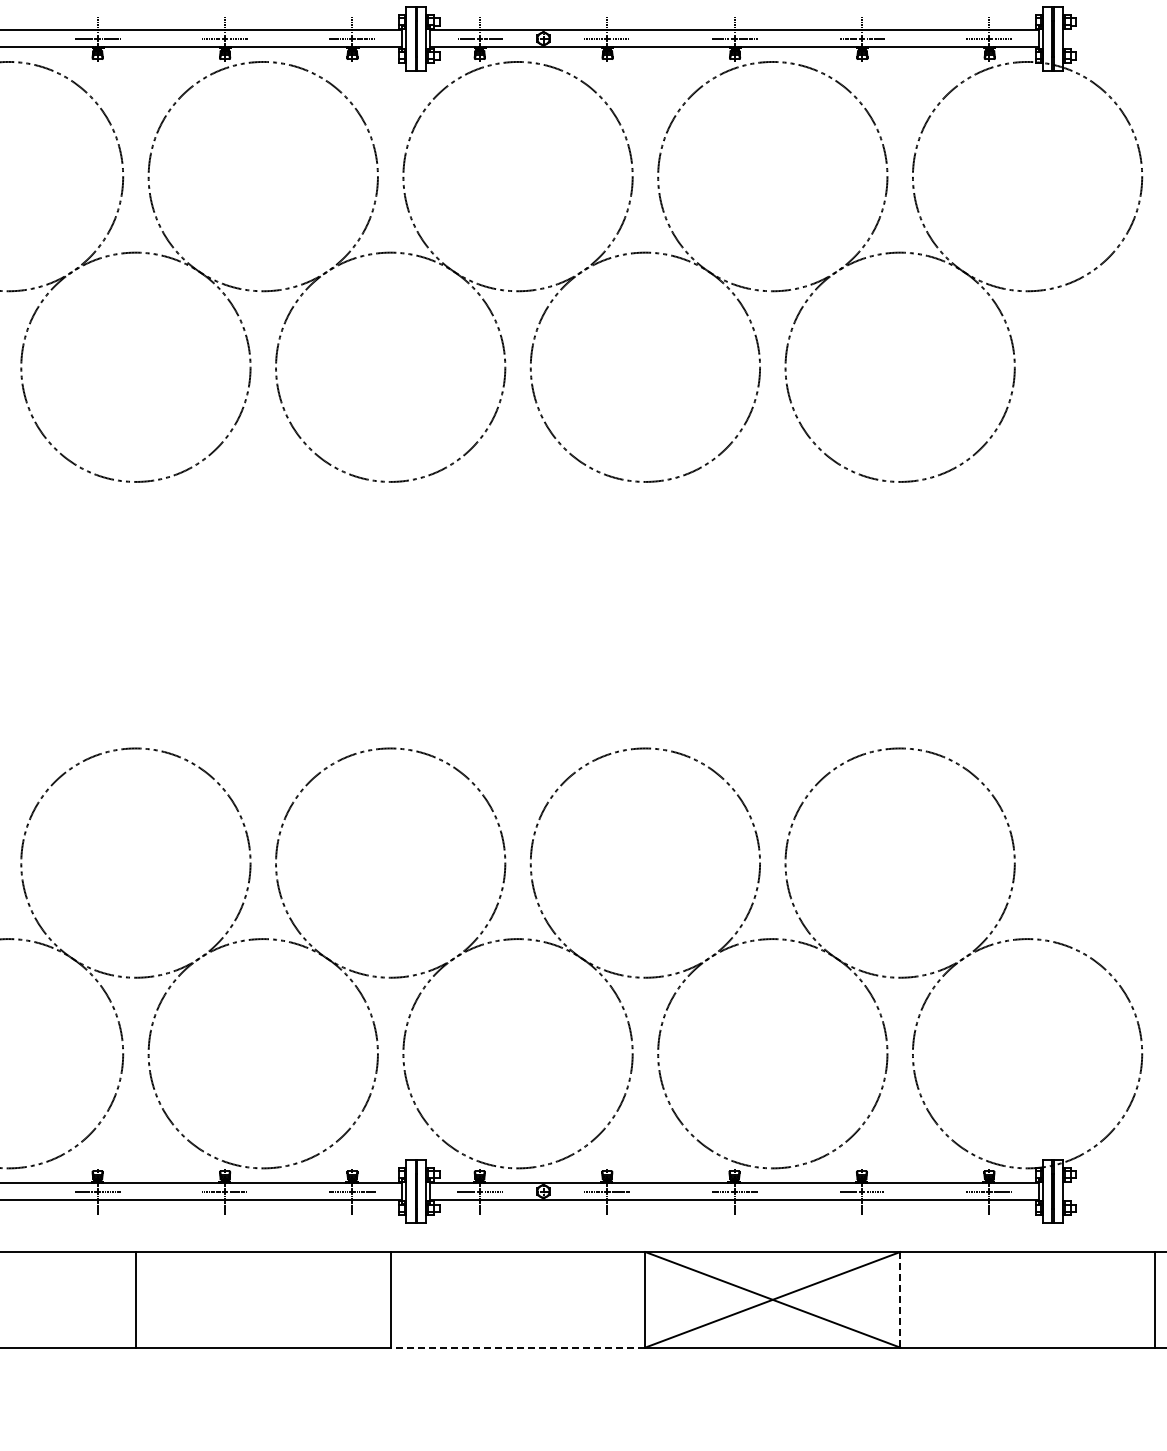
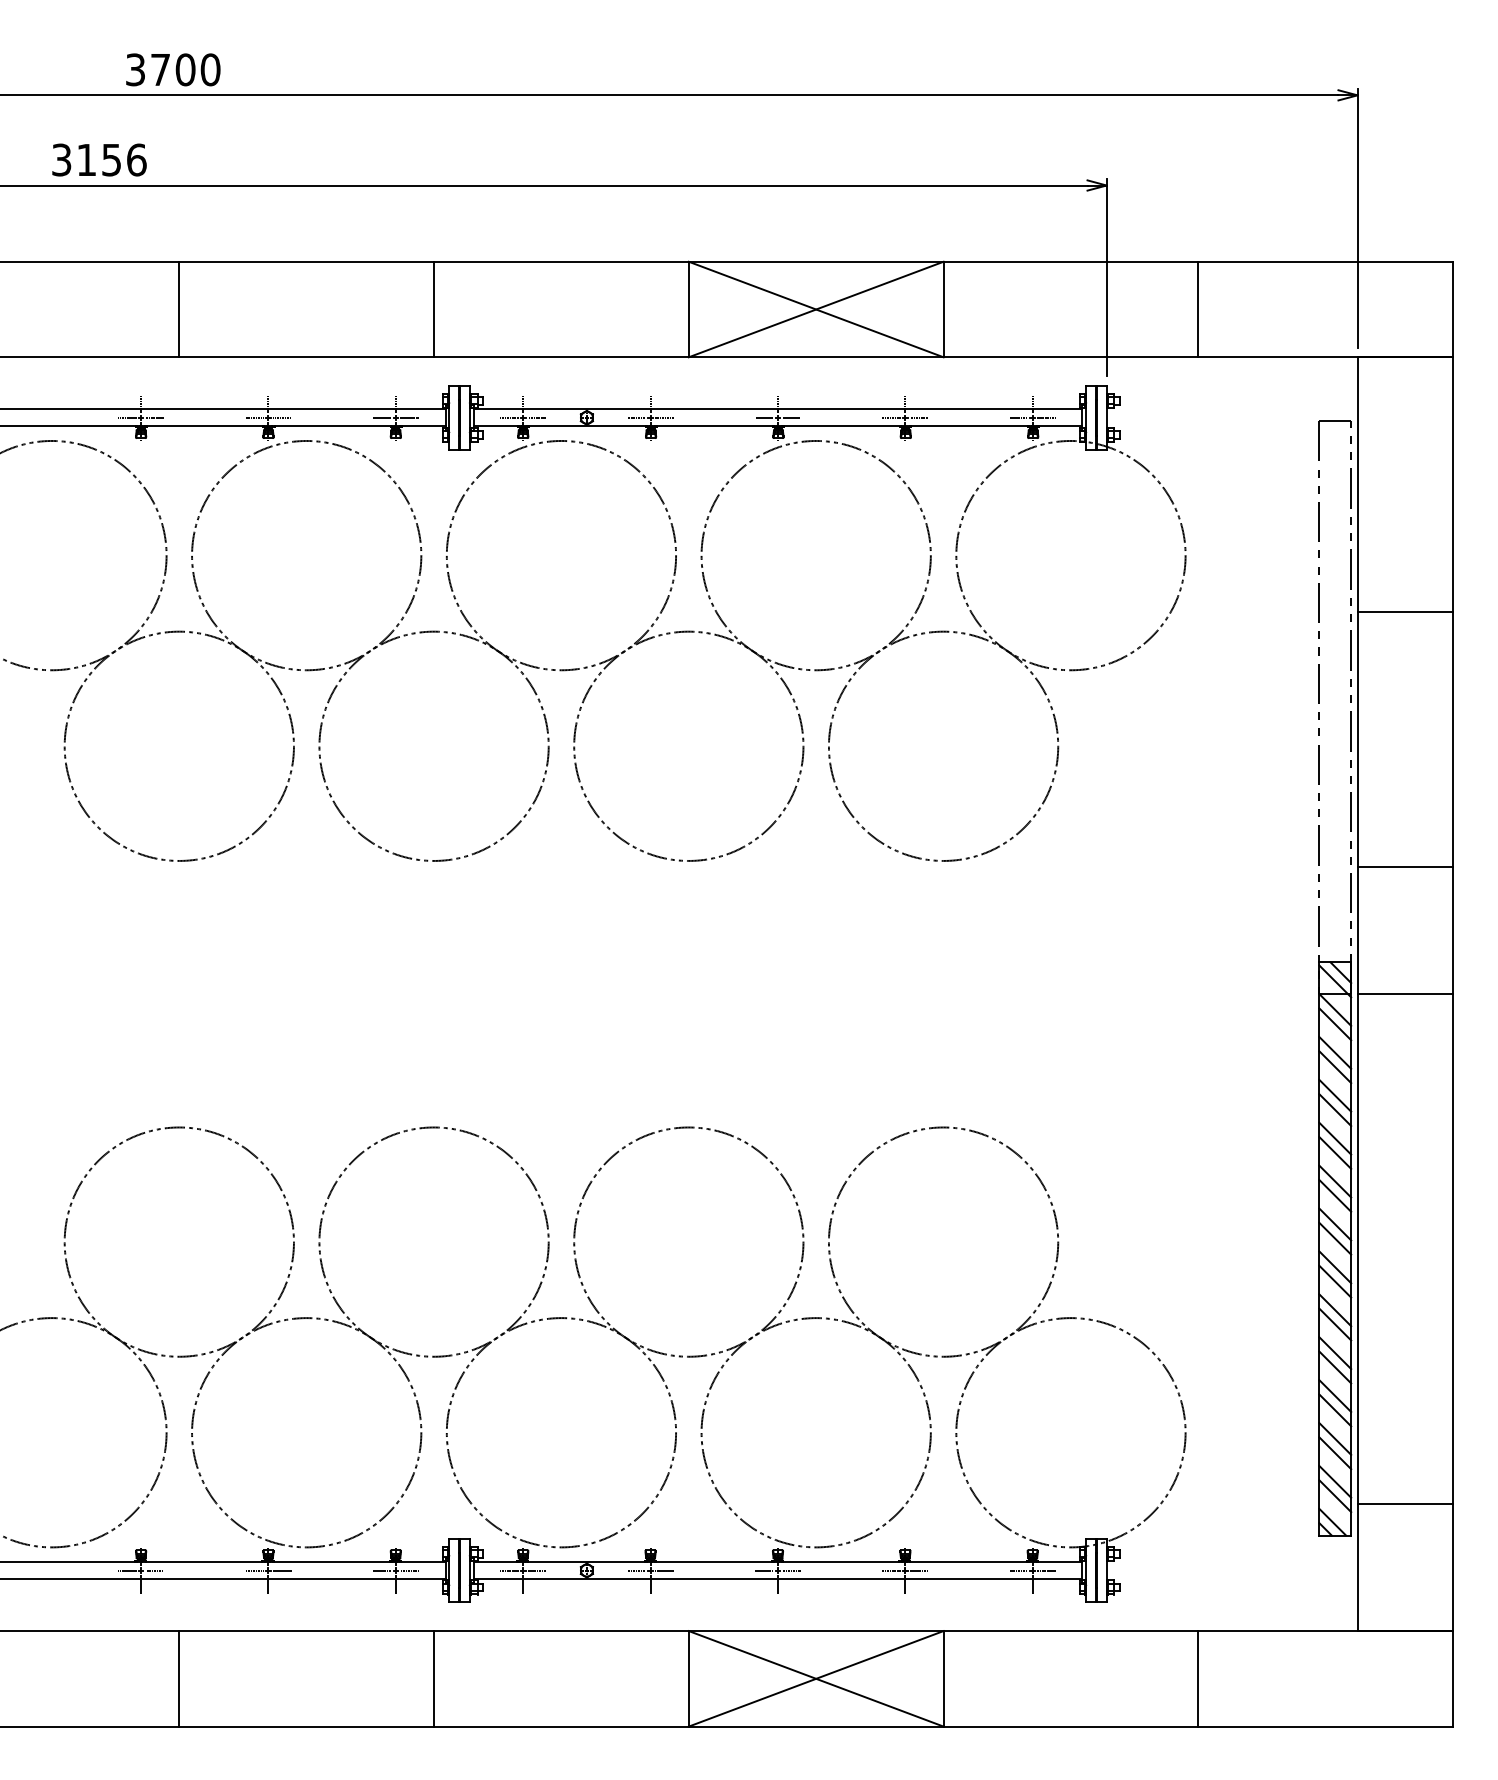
line: (900, 1299) -> (943, 1678), dashed -> solid
line: (517, 1347) -> (560, 1726), dashed -> solid

